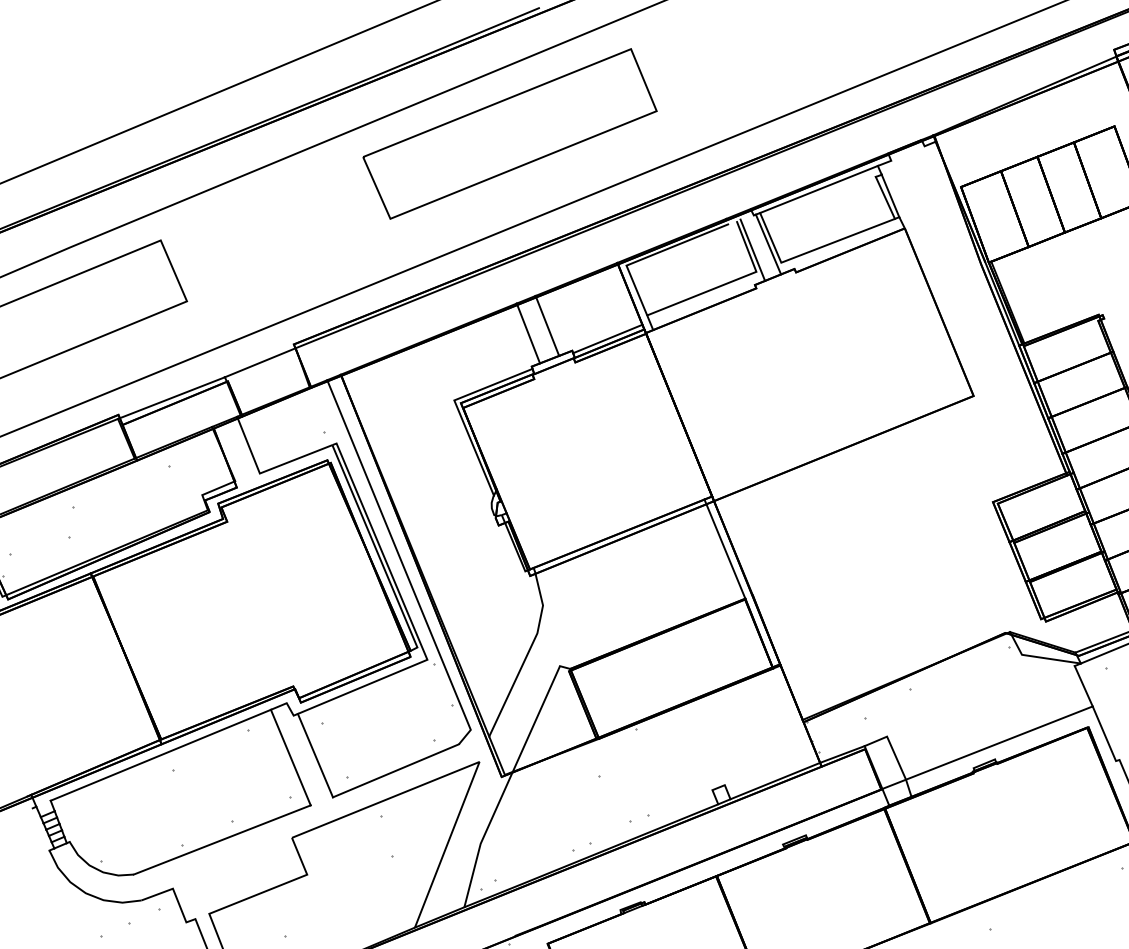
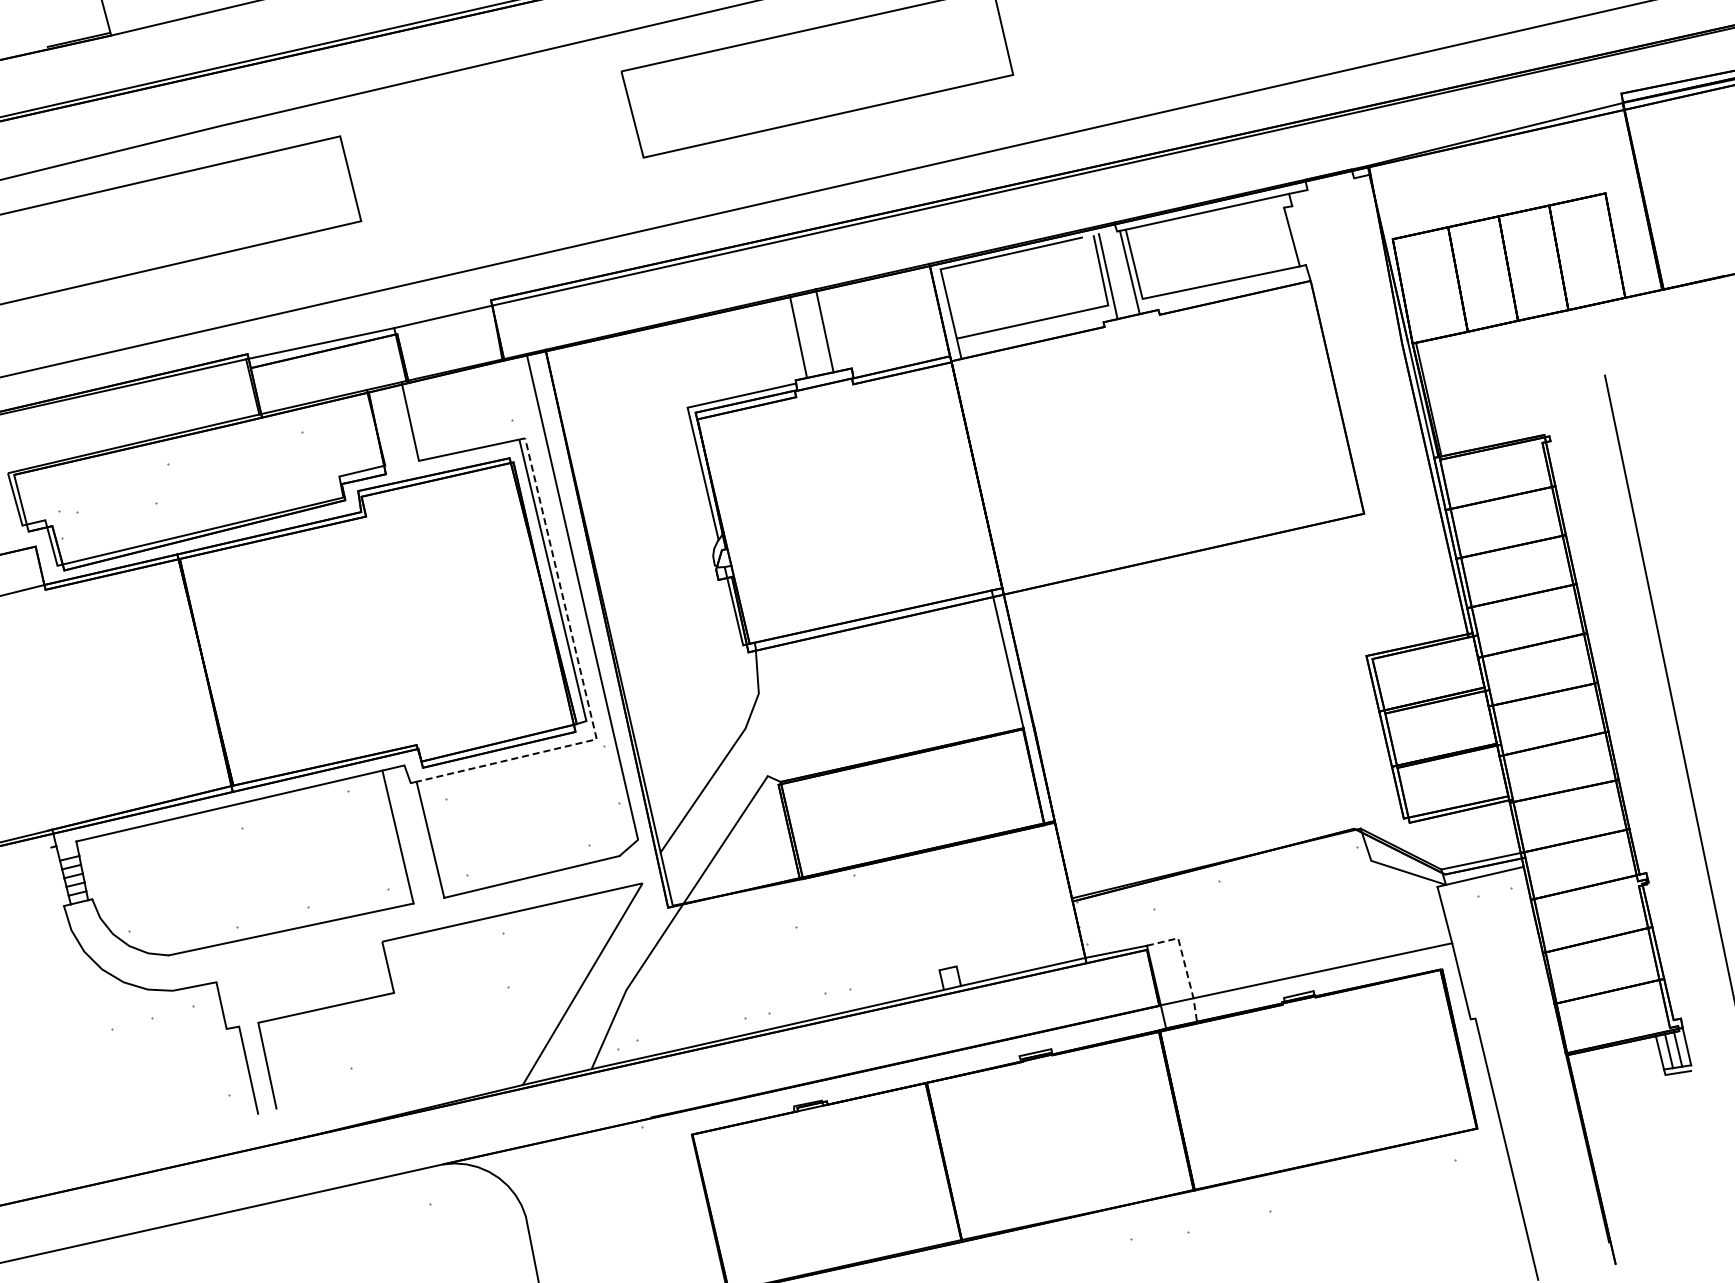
line: (890, 195) -> (1298, 235), removed
line: (607, 338) -> (900, 360), removed
line: (408, 614) -> (581, 676), solid -> dashed
line: (895, 755) -> (1184, 964), solid -> dashed

